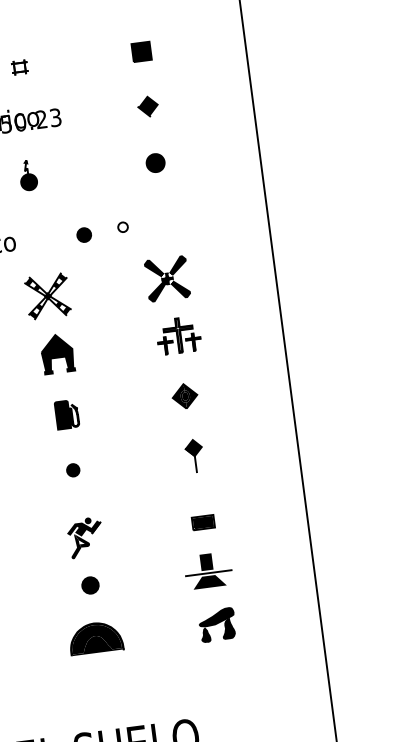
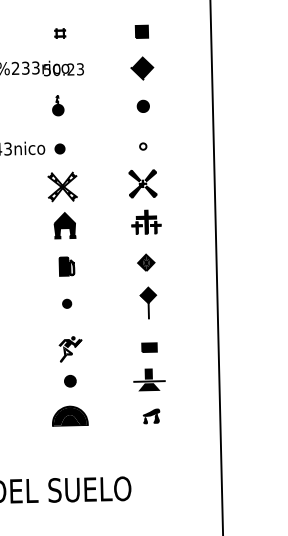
part: (148, 106) -> (142, 68), size x1.67
part: (123, 227) -> (143, 146), moved
part: (83, 234) -> (59, 148), moved
part: (194, 455) -> (148, 302), size x1.43
part: (217, 625) -> (151, 416), size x0.71

